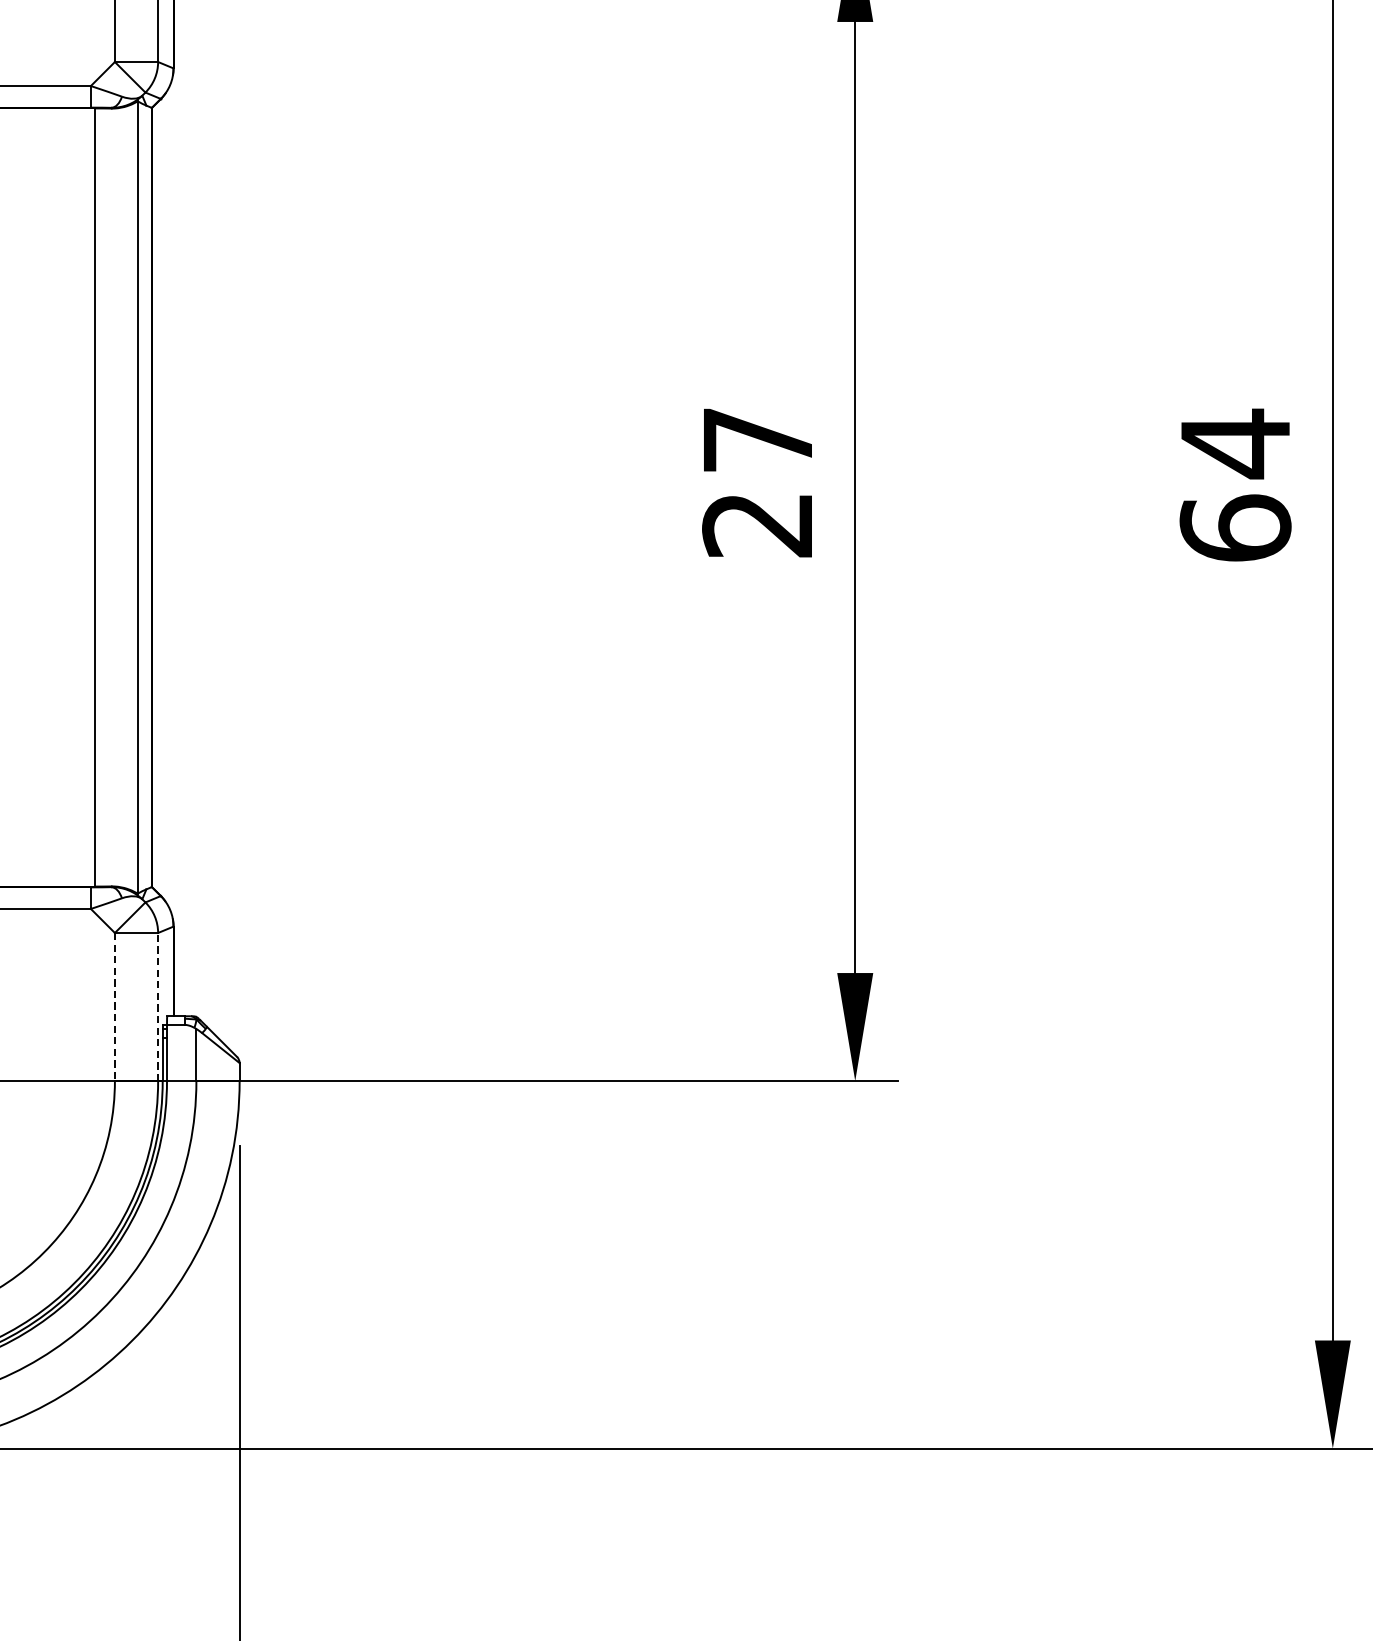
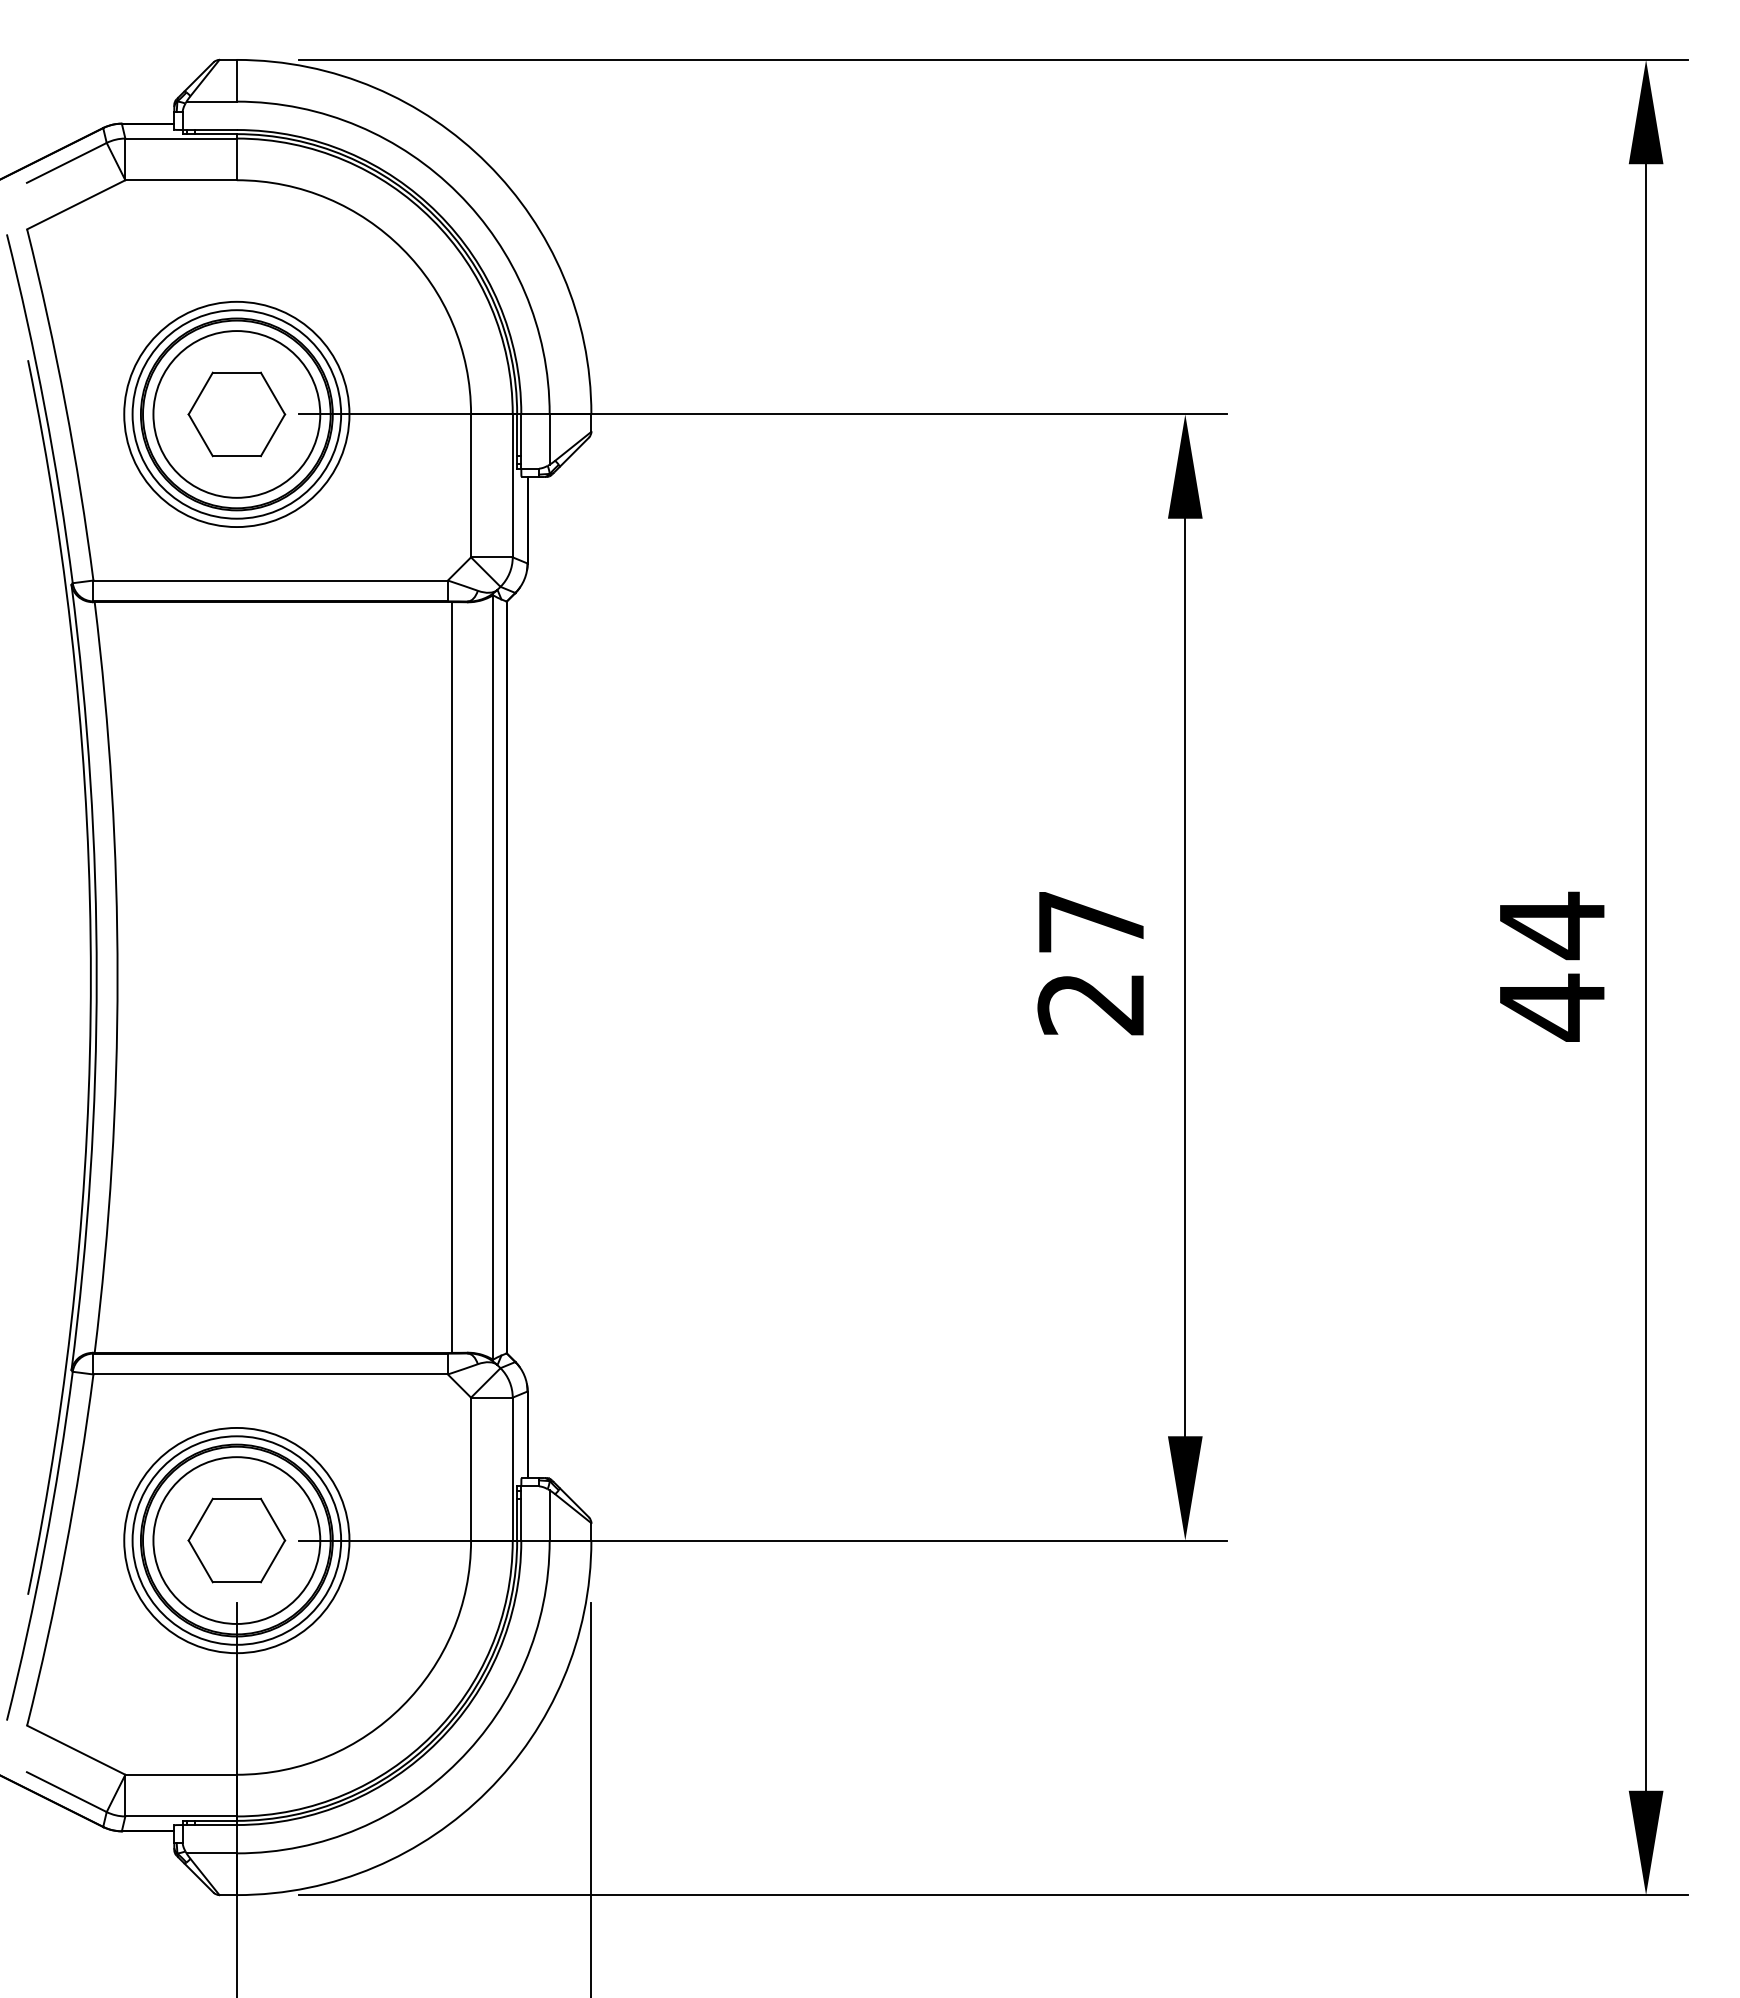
text: (1235, 528) -> (1552, 1007), 64 -> 44
line: (157, 1006) -> (512, 1468), dashed -> solid
line: (115, 1007) -> (471, 1469), dashed -> solid

